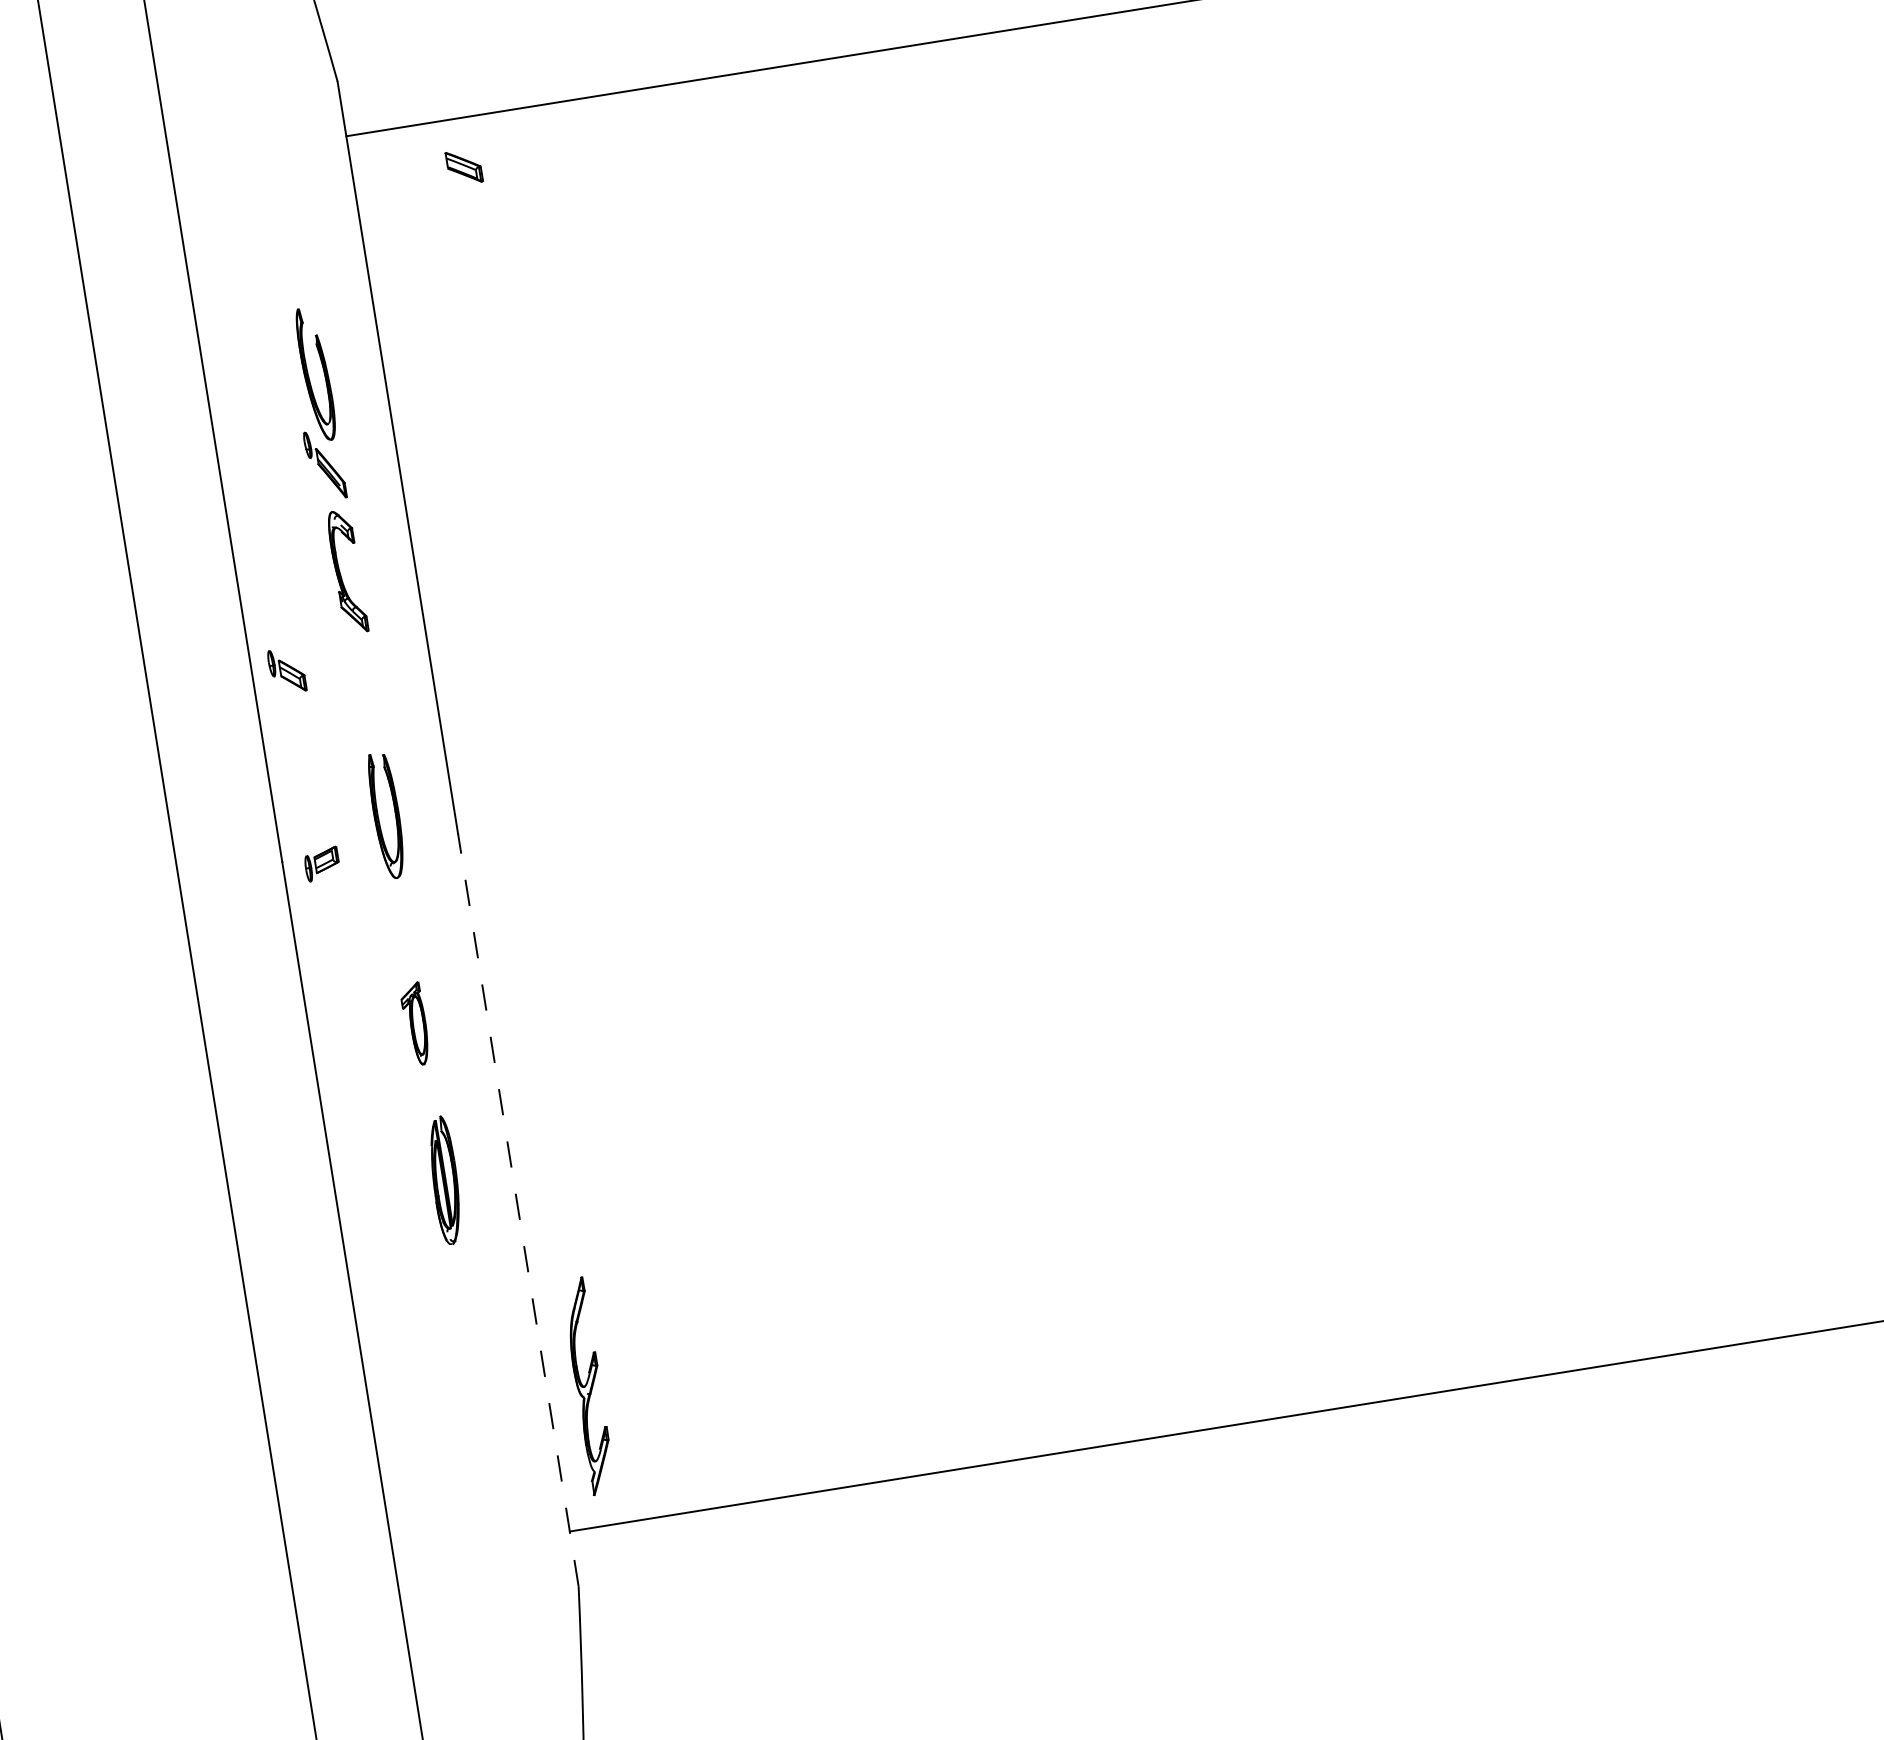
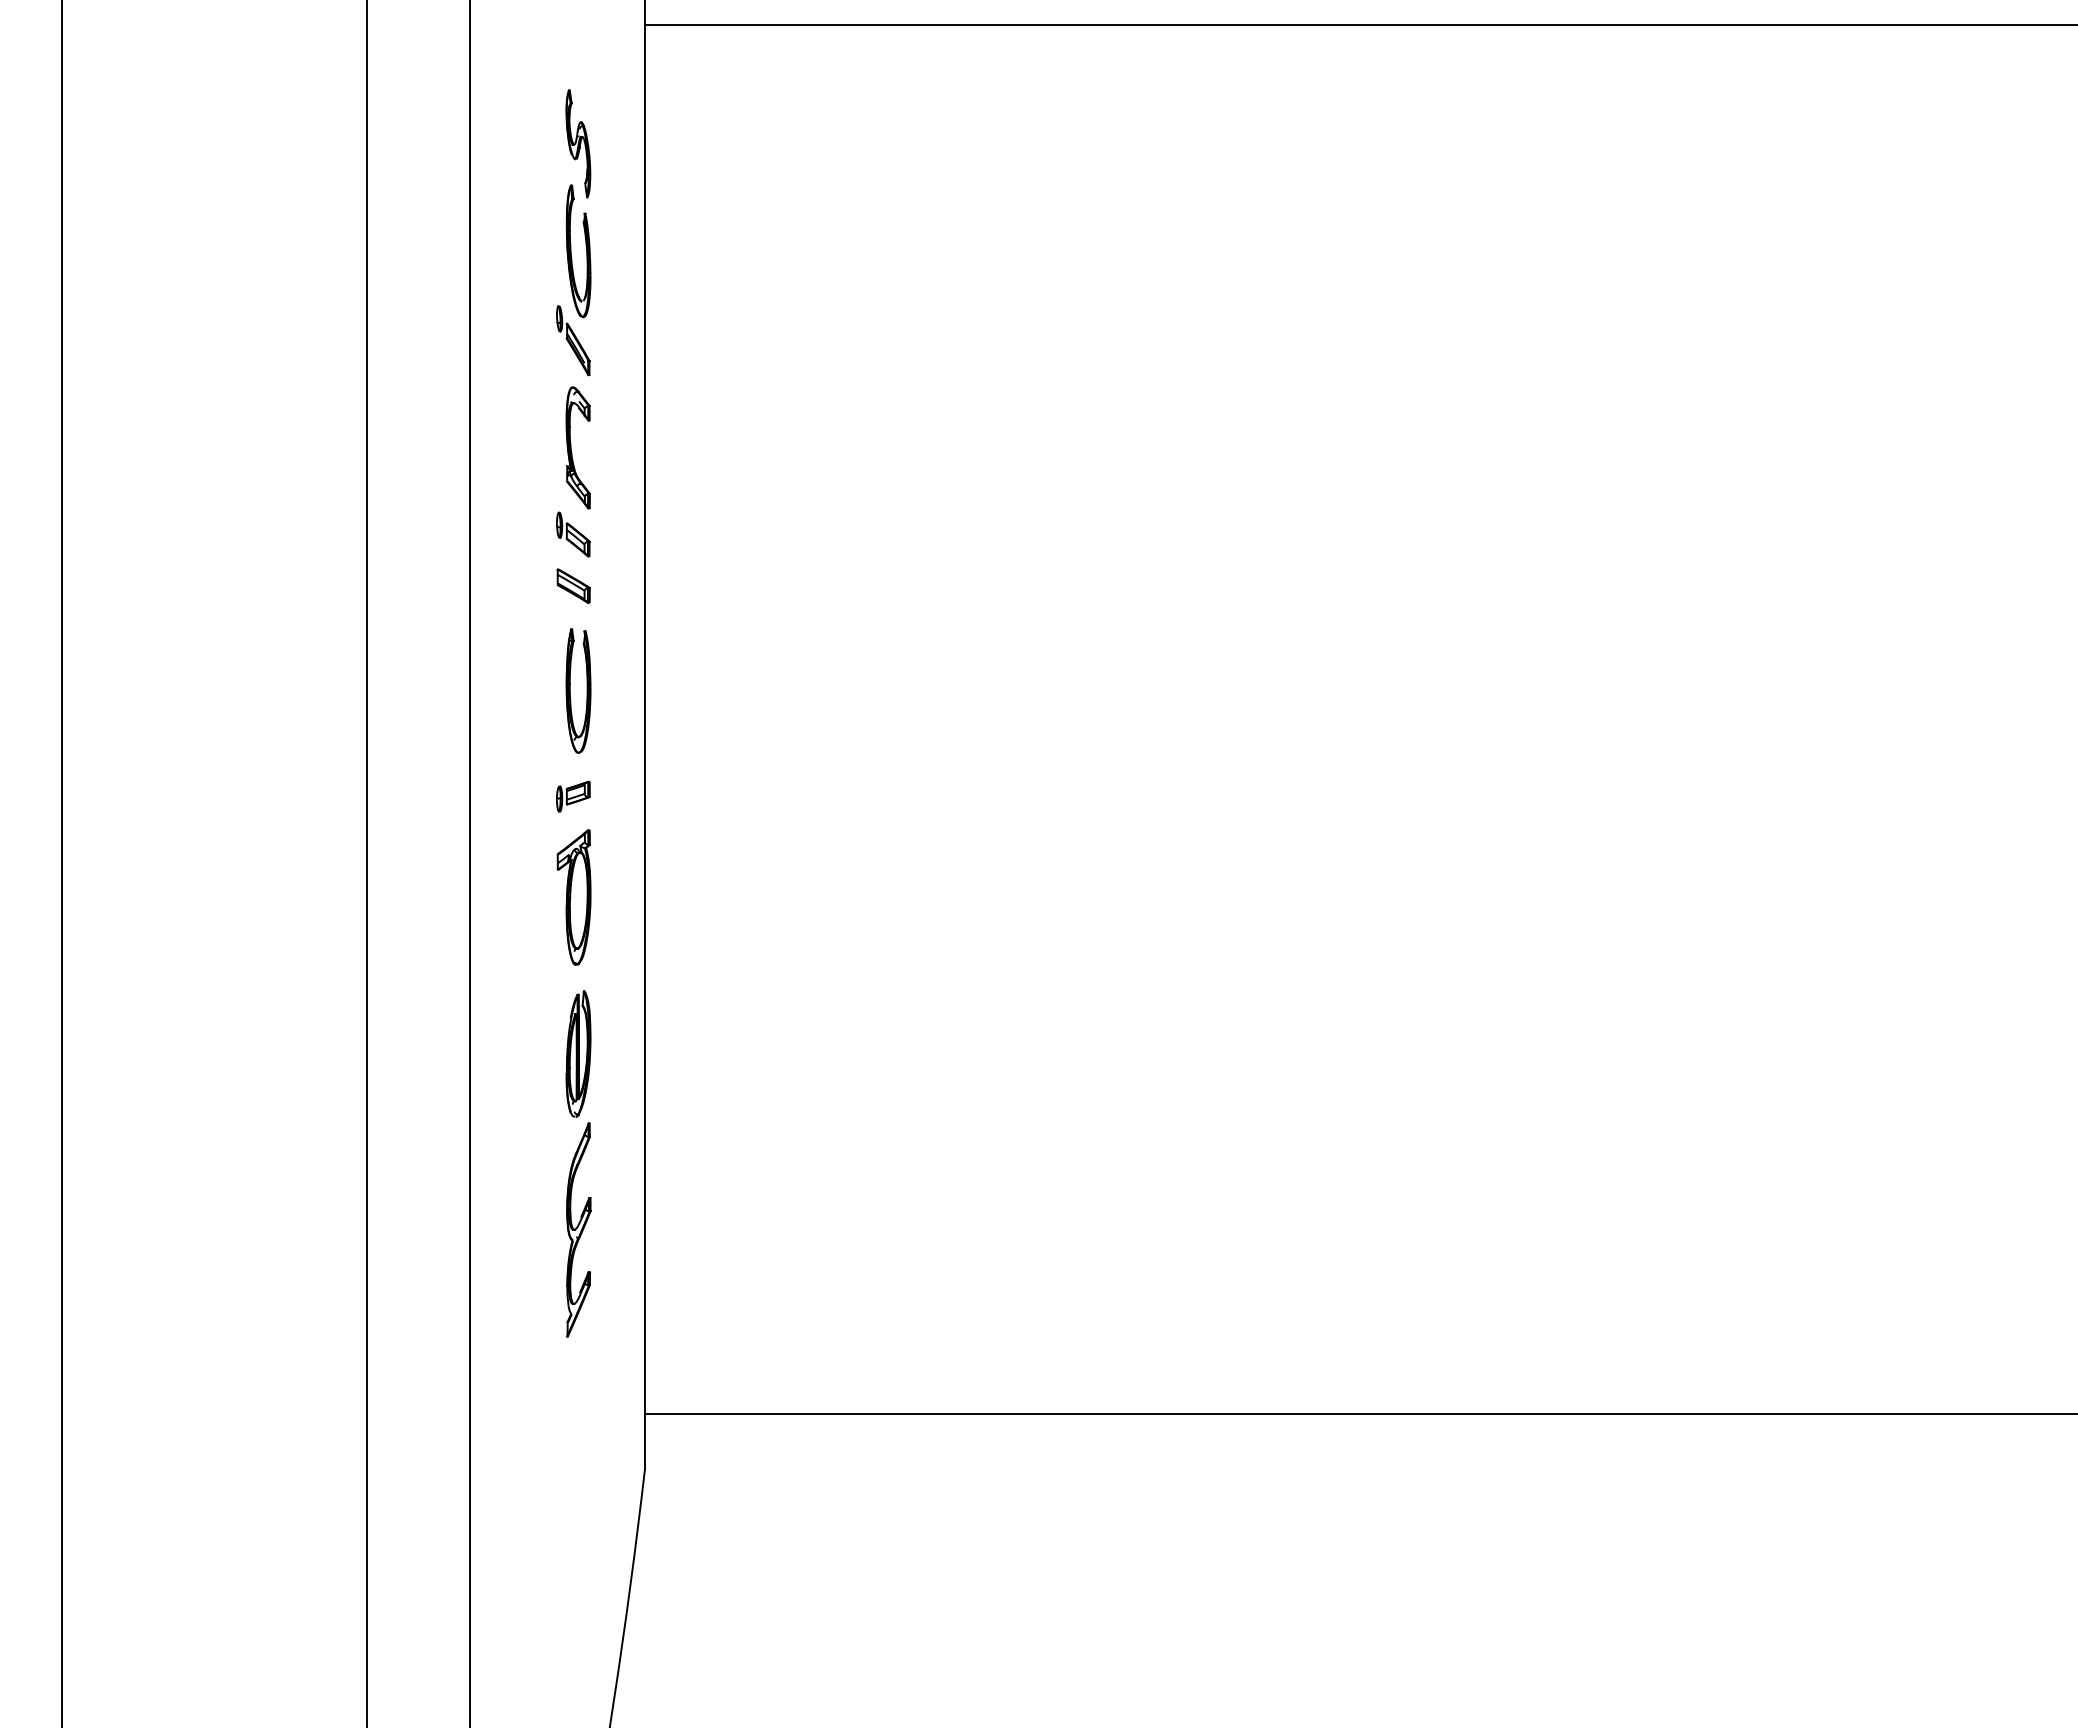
part: (463, 166) -> (573, 585), moved
part: (298, 266) -> (578, 143), added
part: (287, 670) -> (573, 534), moved
part: (322, 863) -> (573, 796), moved
part: (414, 1024) -> (573, 897), size x1.67
line: (518, 1210) -> (645, 1094), dashed -> solid
part: (588, 1385) -> (578, 1229), moved

